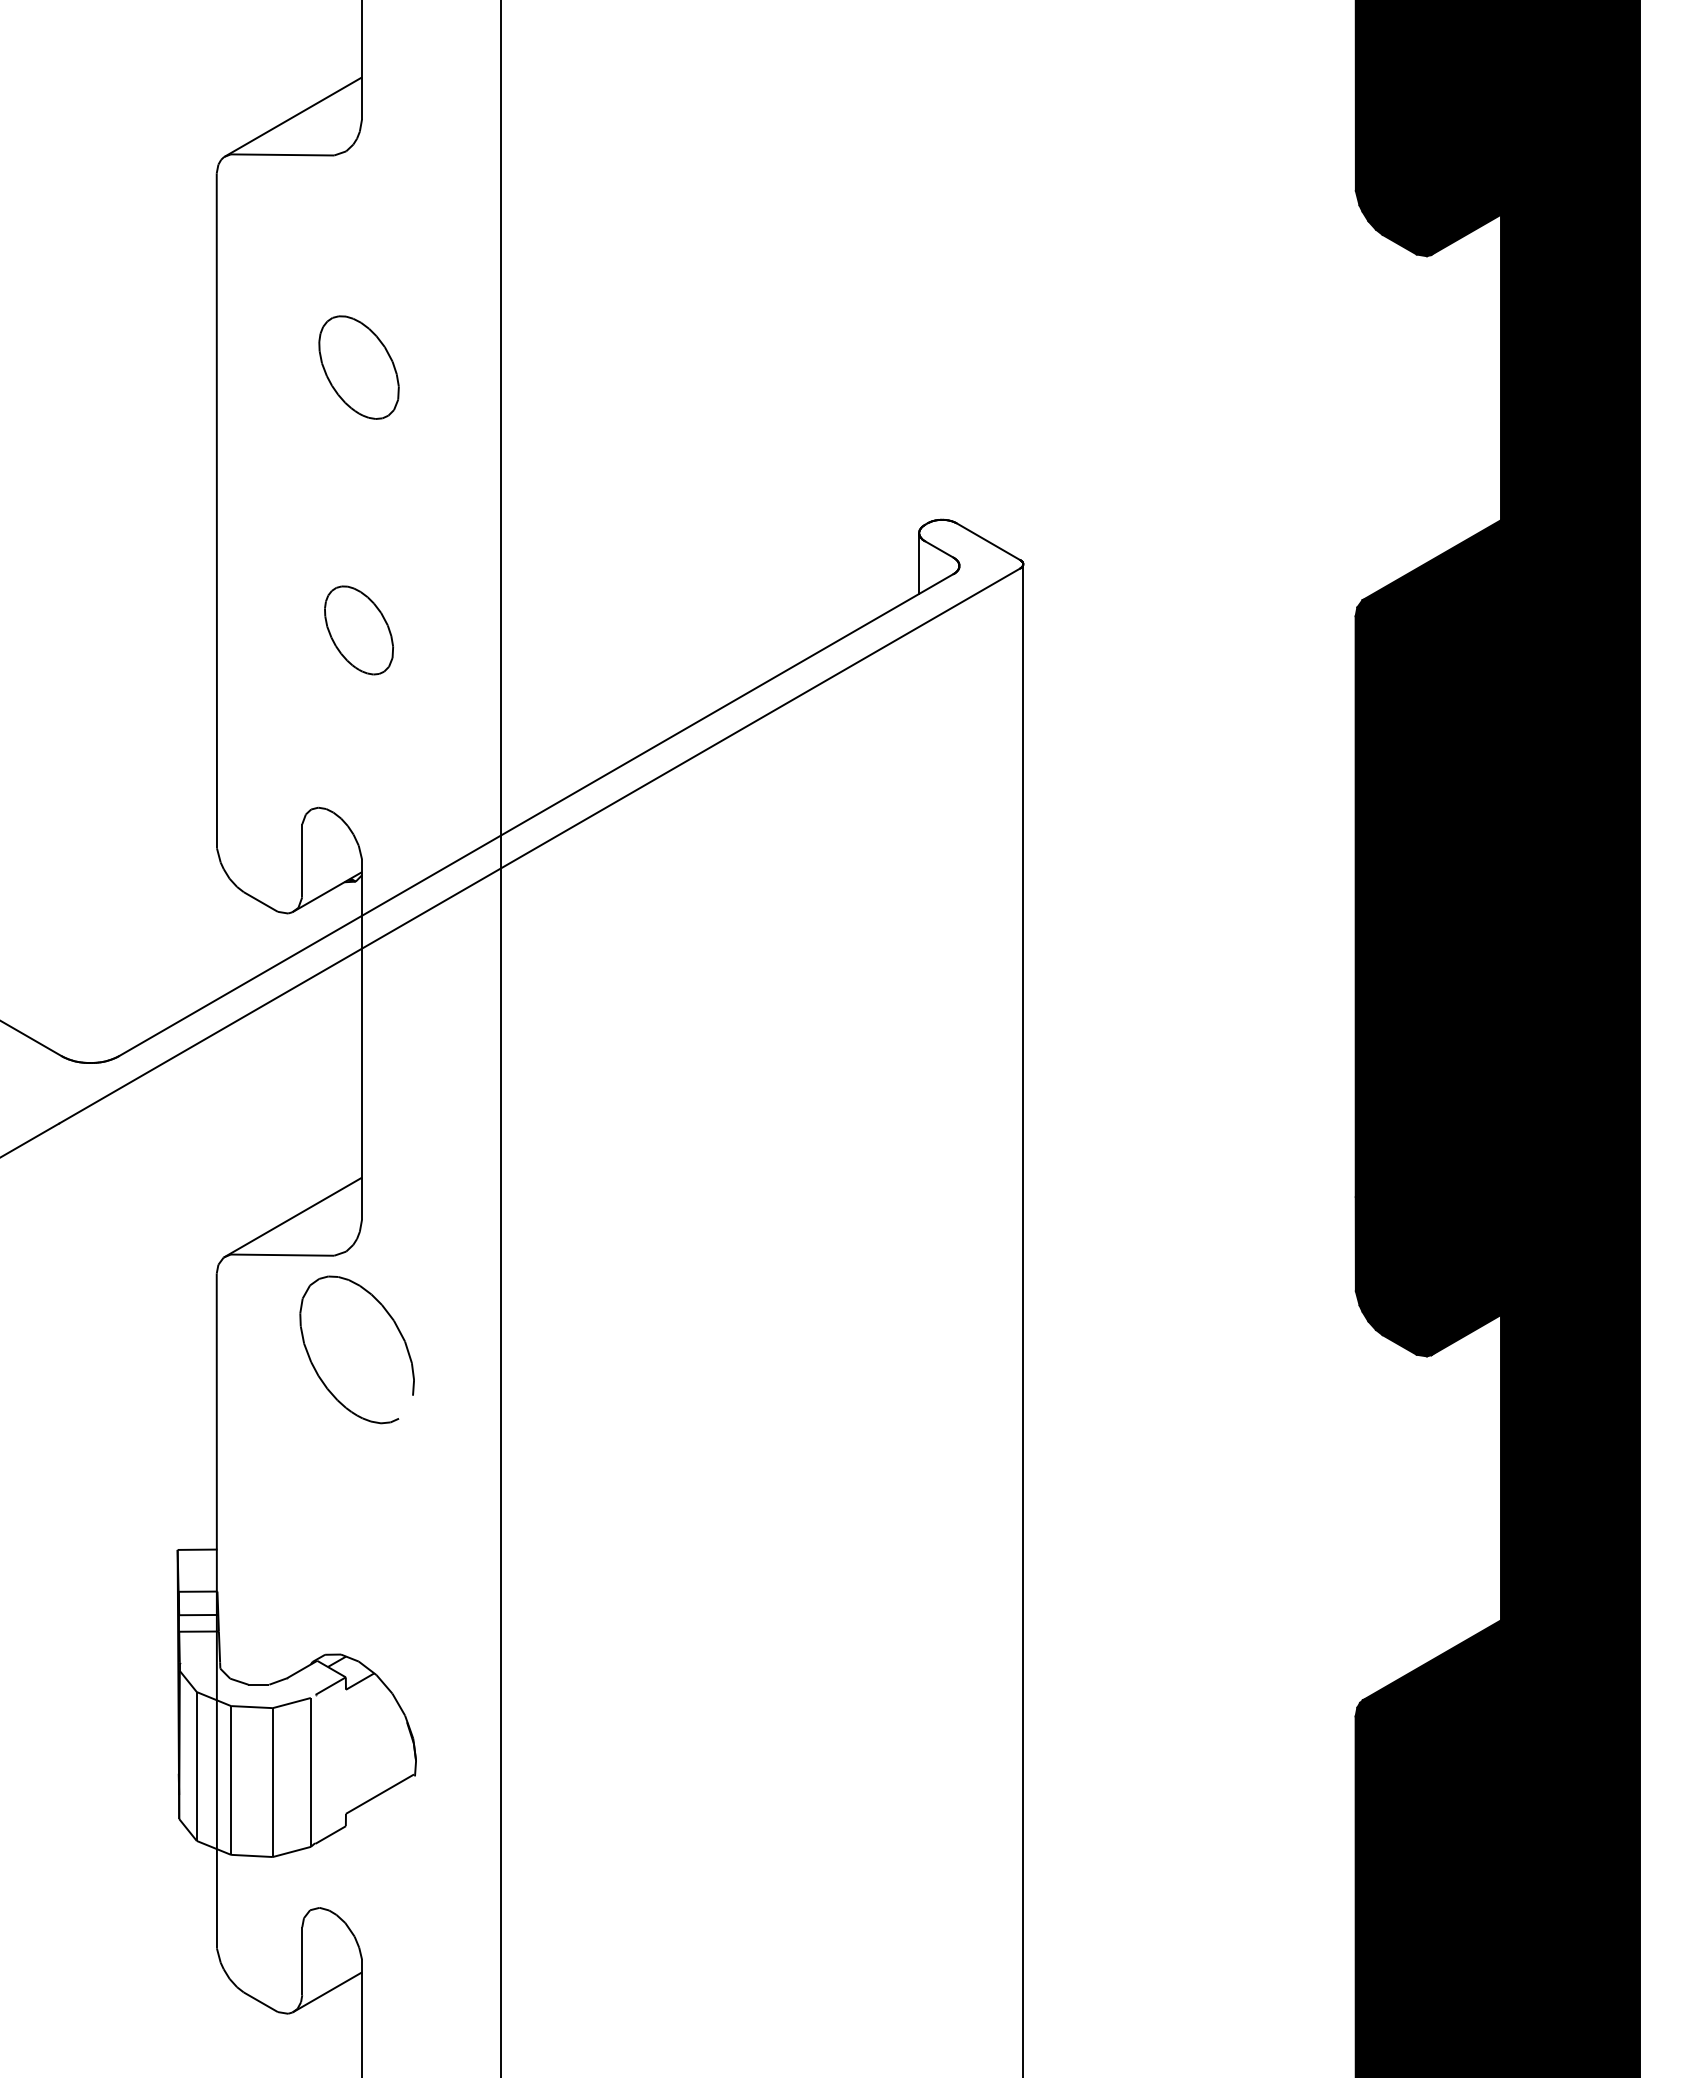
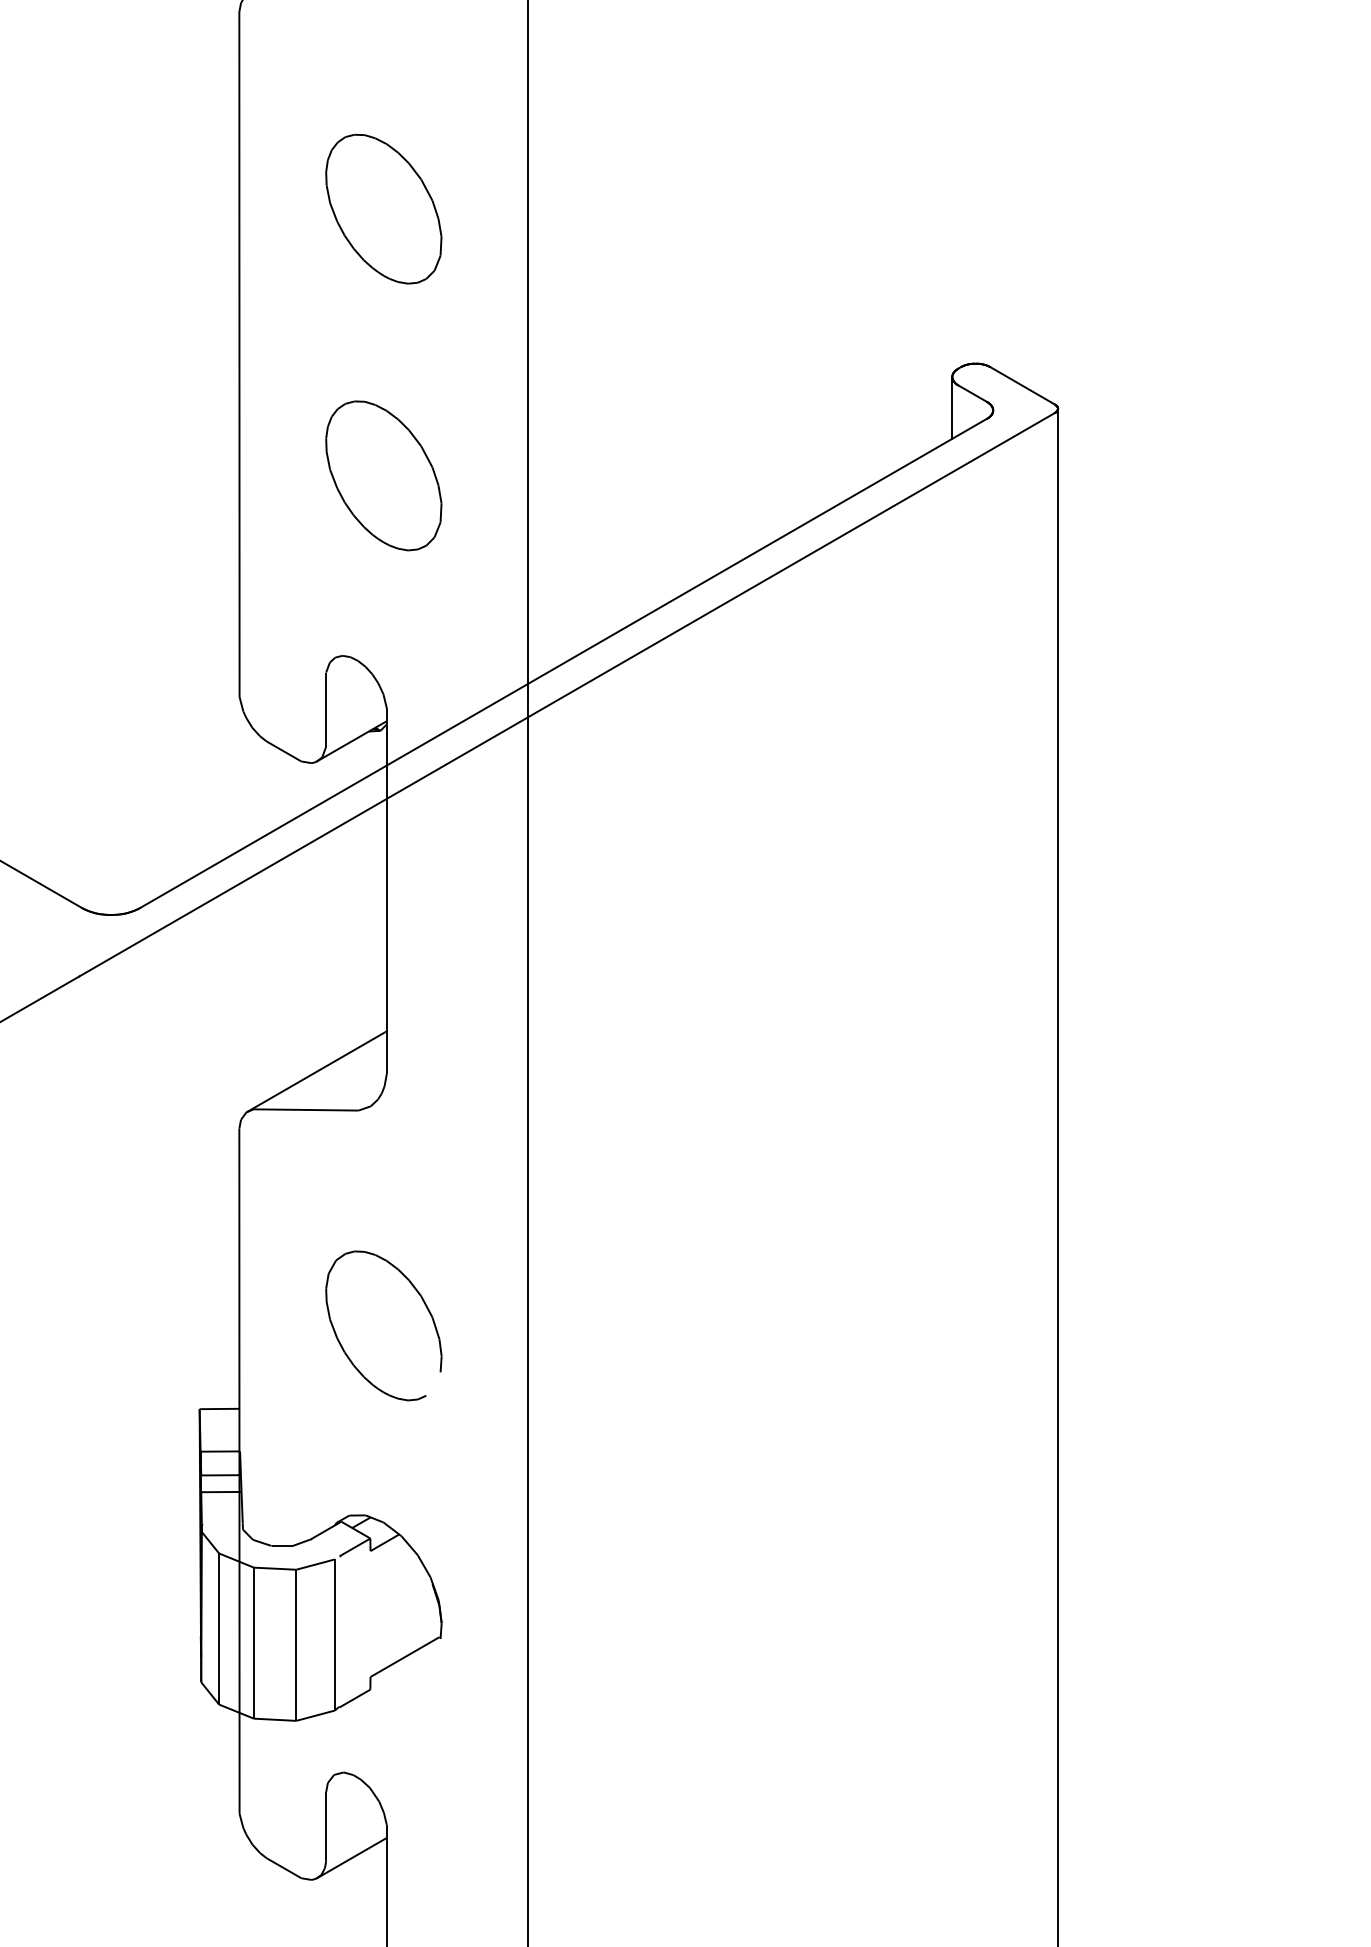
part: (358, 367) -> (383, 209), size x1.43
part: (358, 630) -> (383, 475), size x1.67
part: (316, 1369) -> (342, 1345), moved

